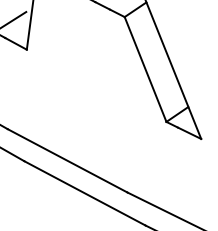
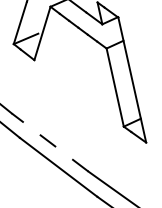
line: (68, 160) -> (50, 142), solid -> dashed

